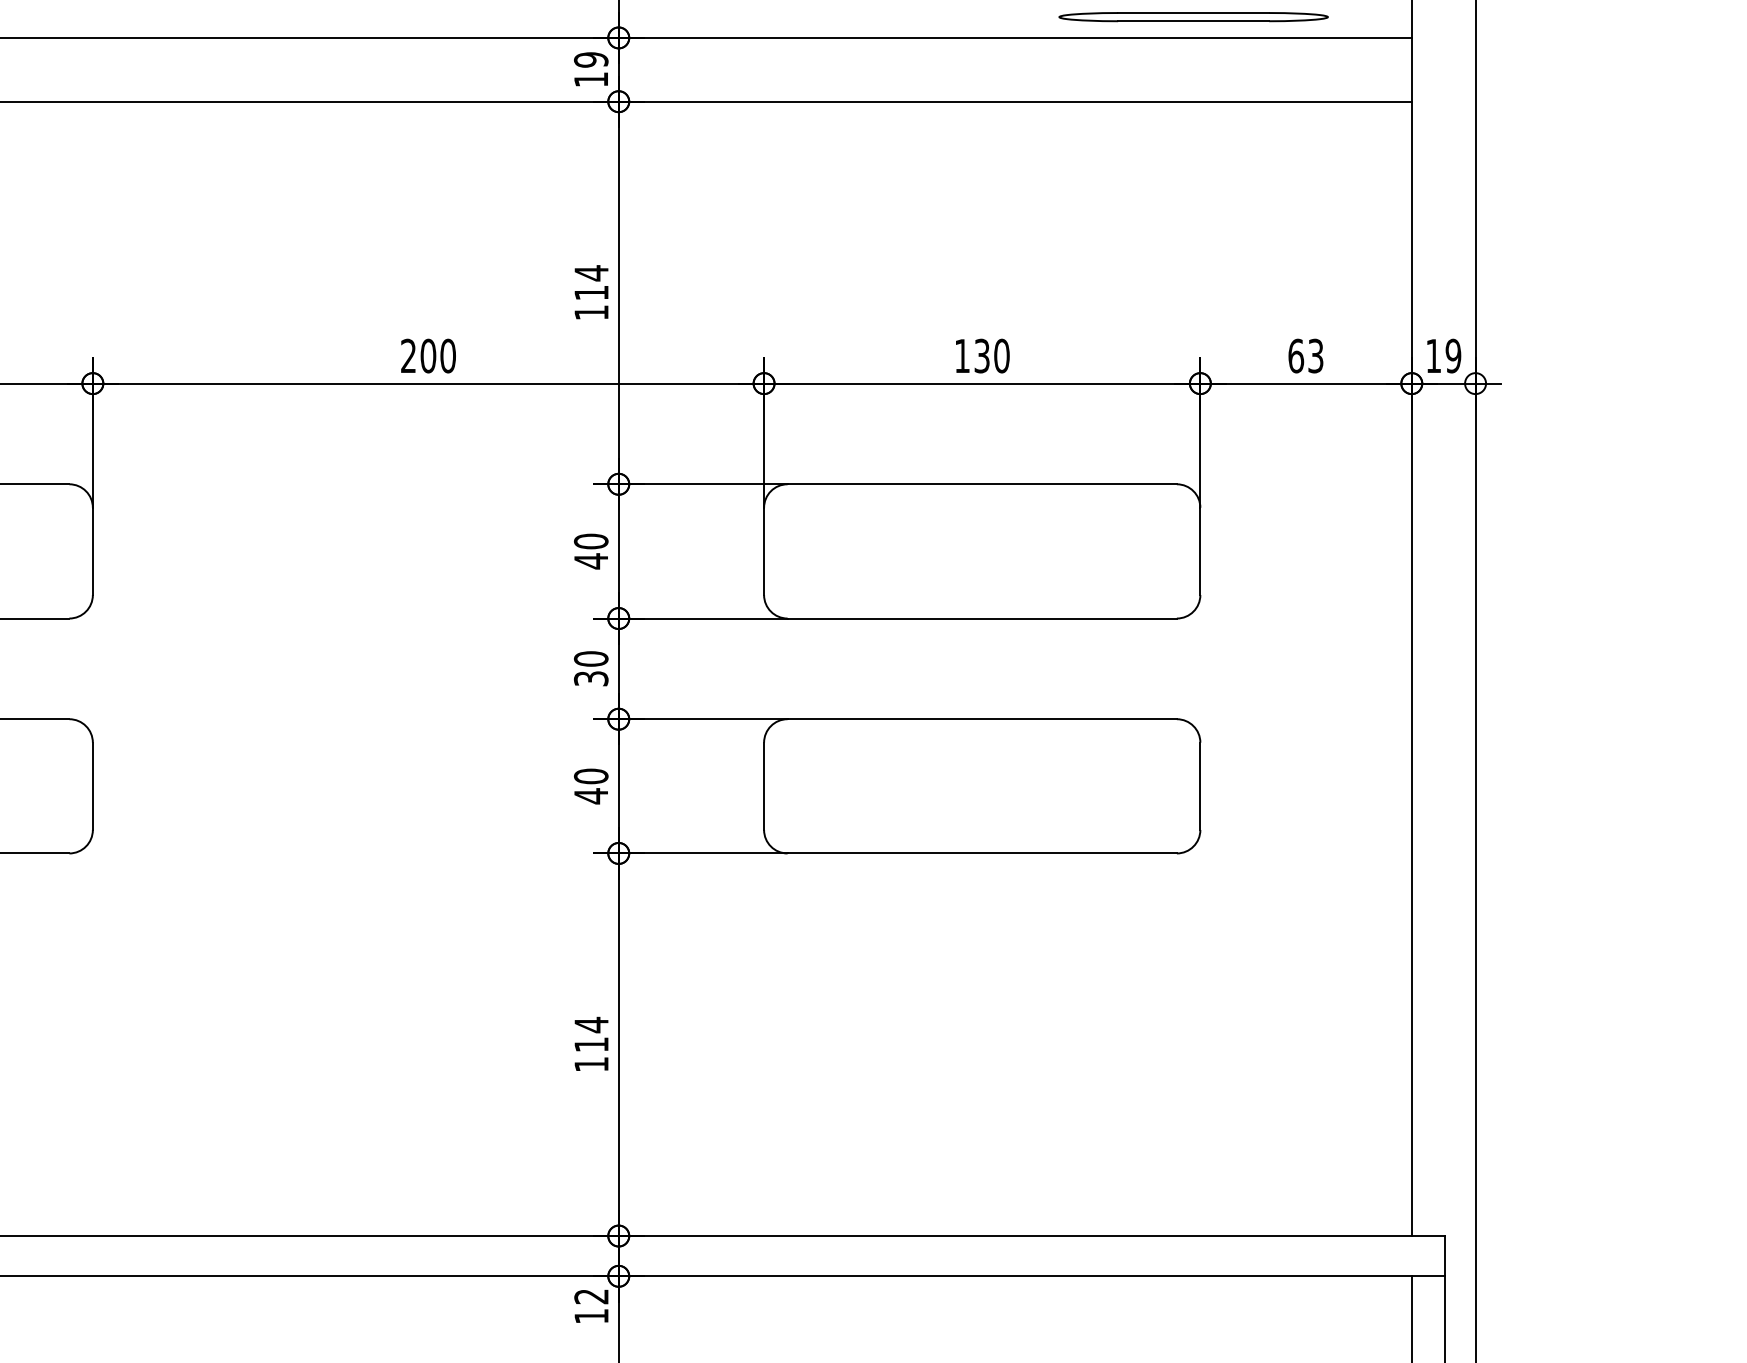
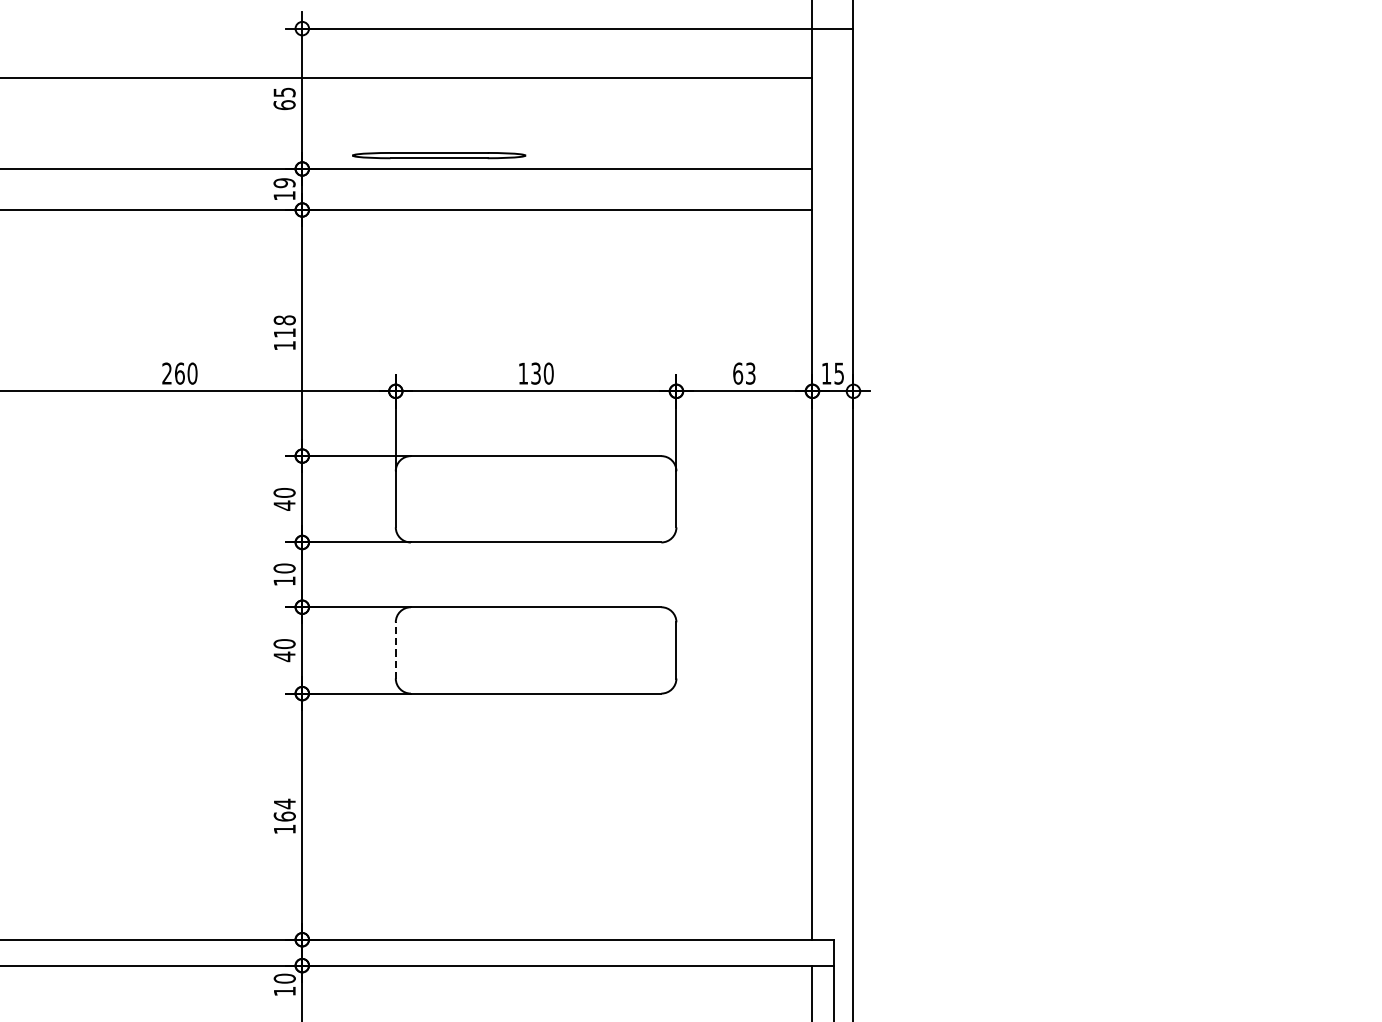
part: (1194, 16) -> (439, 155), moved
text: (591, 273) -> (284, 320), 114 -> 118
text: (427, 355) -> (179, 373), 200 -> 260
text: (1453, 355) -> (839, 373), 19 -> 15
text: (591, 677) -> (284, 580), 30 -> 10
line: (763, 784) -> (395, 649), solid -> dashed
text: (591, 1044) -> (284, 816), 114 -> 164
text: (591, 1296) -> (284, 978), 12 -> 10

